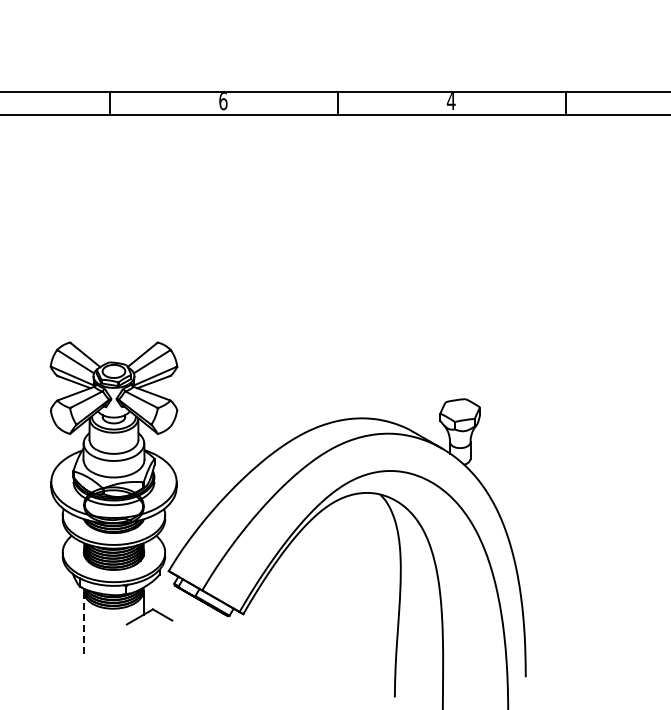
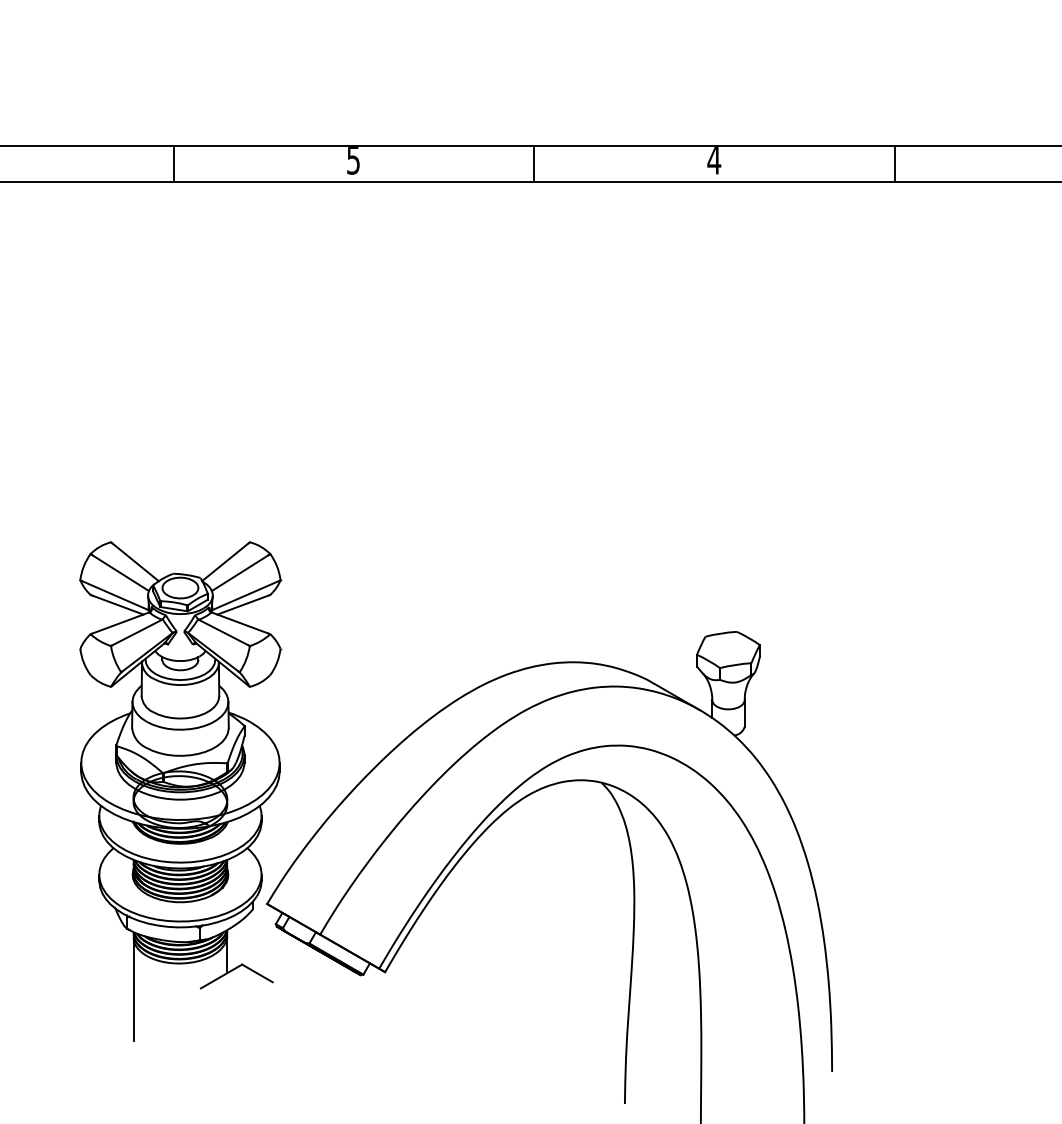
text: (223, 101) -> (353, 160), 6 -> 5
line: (84, 625) -> (133, 990), dashed -> solid

